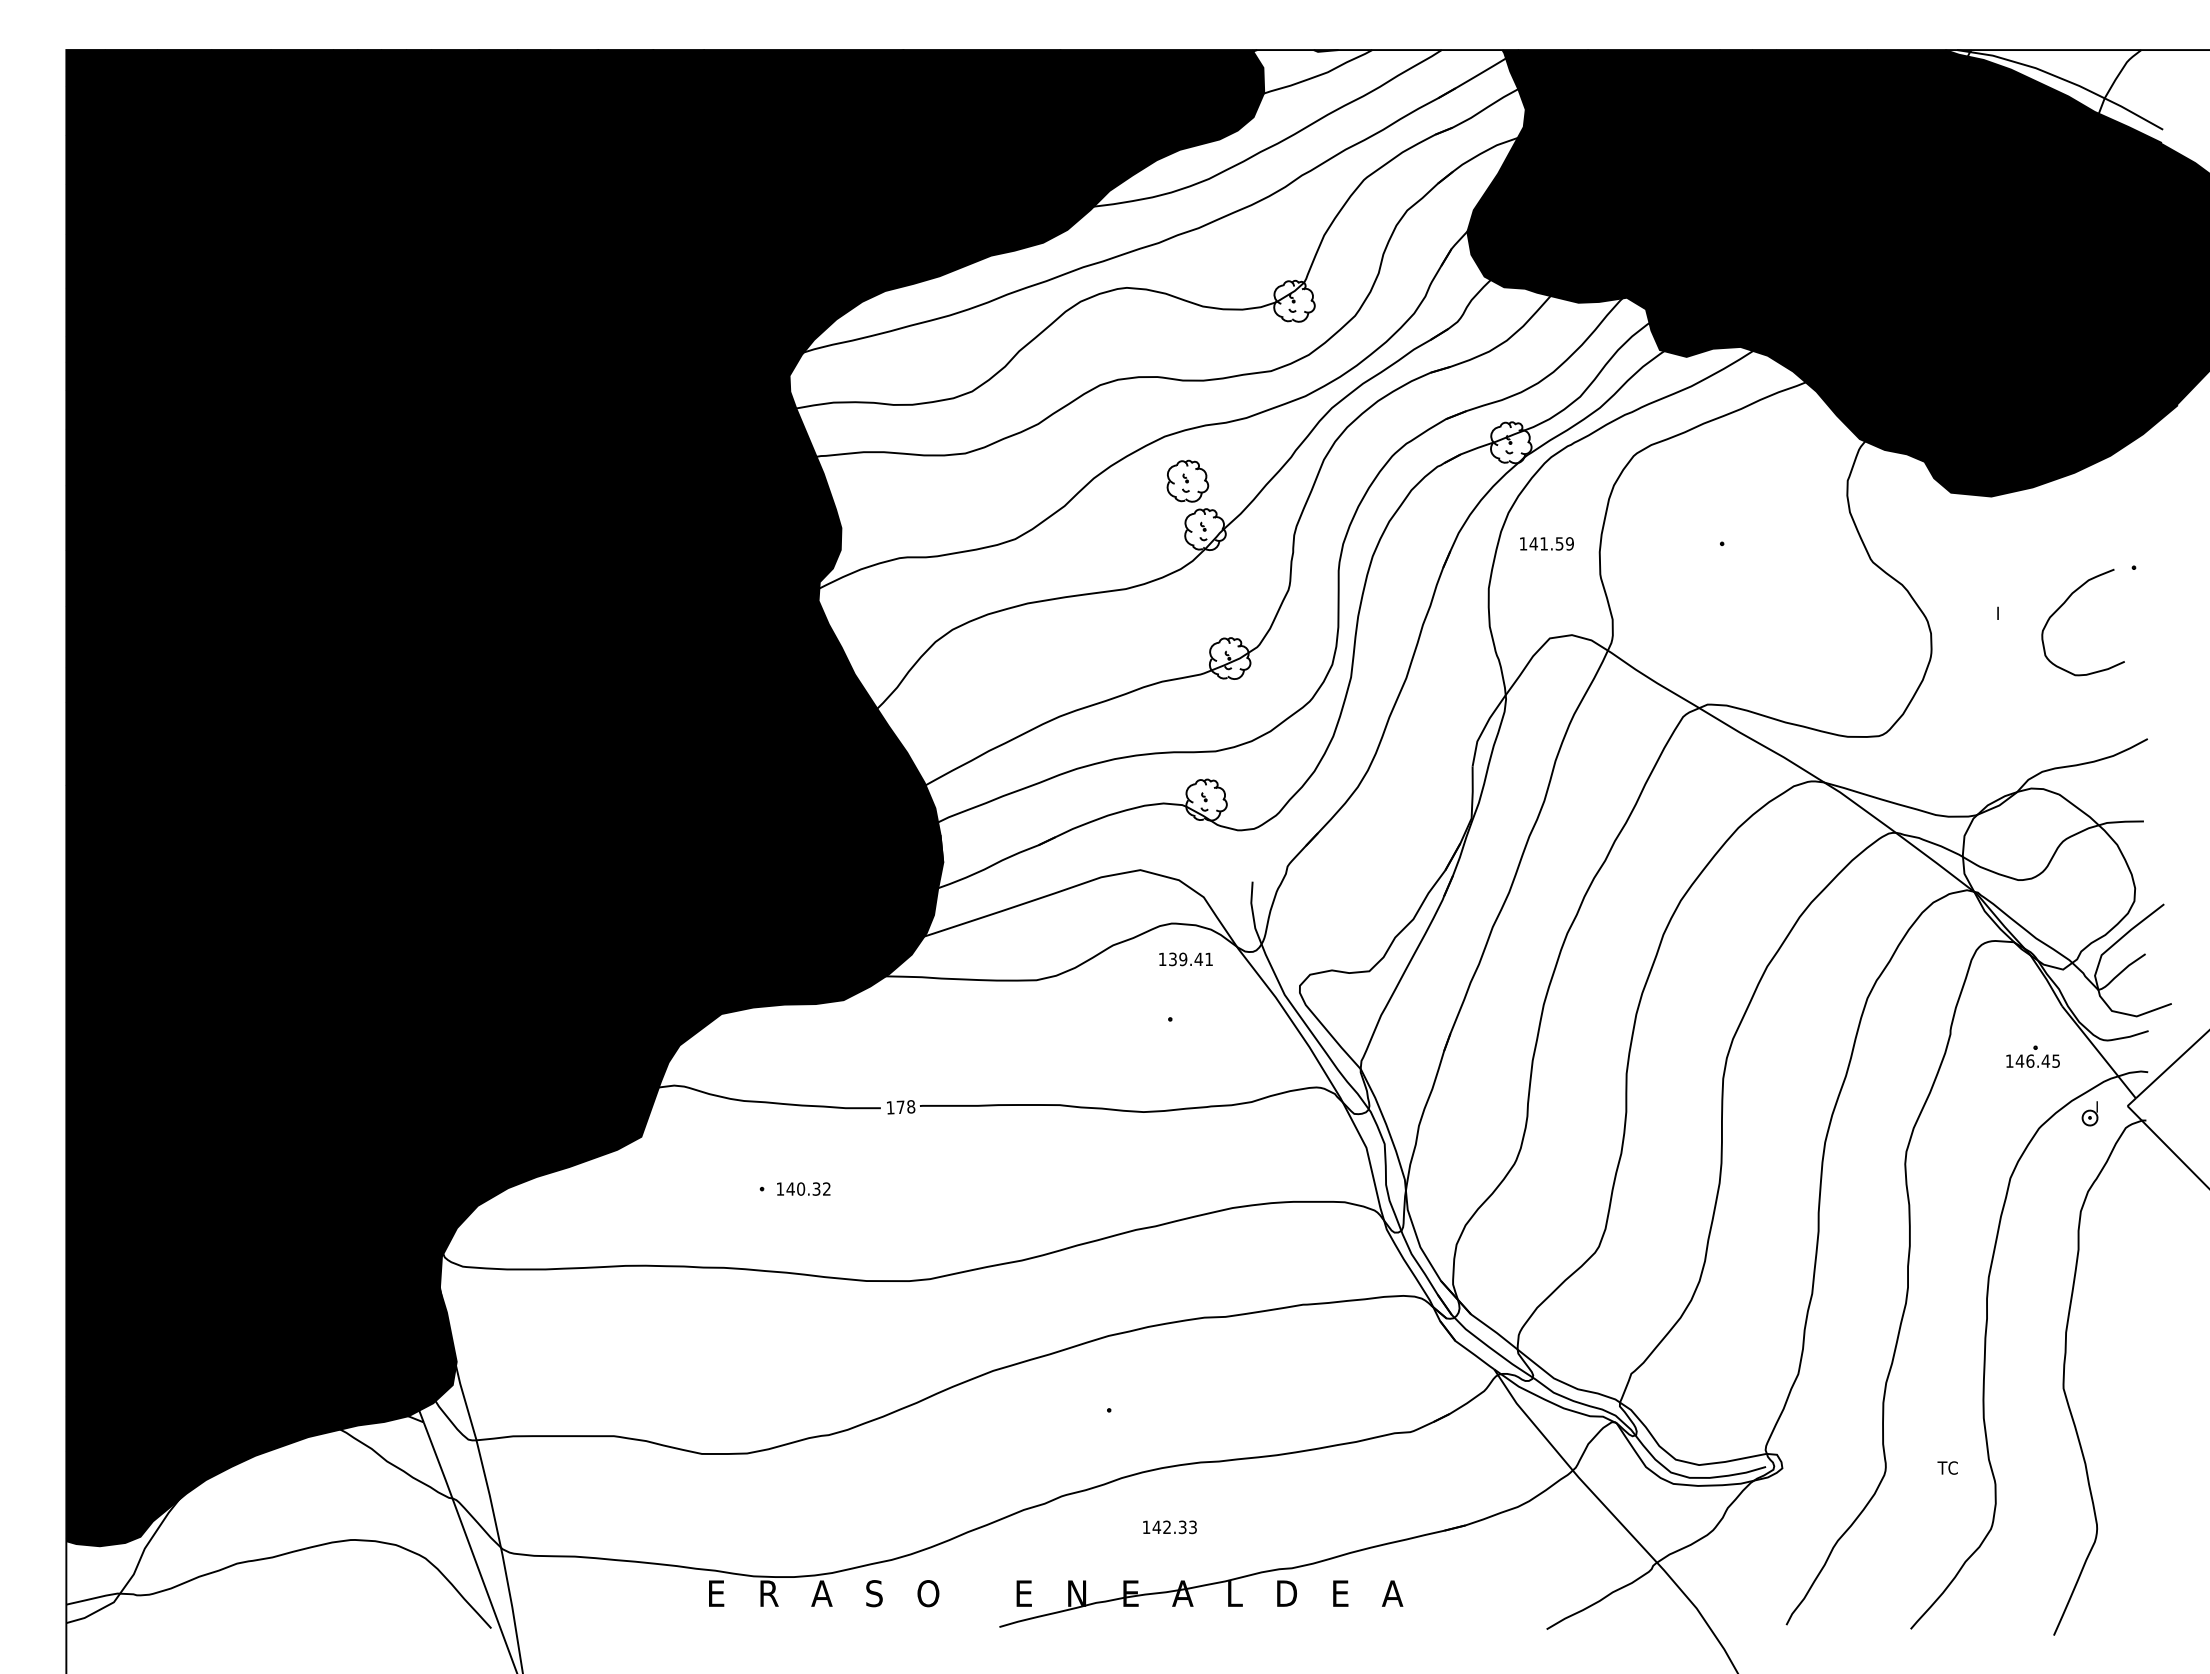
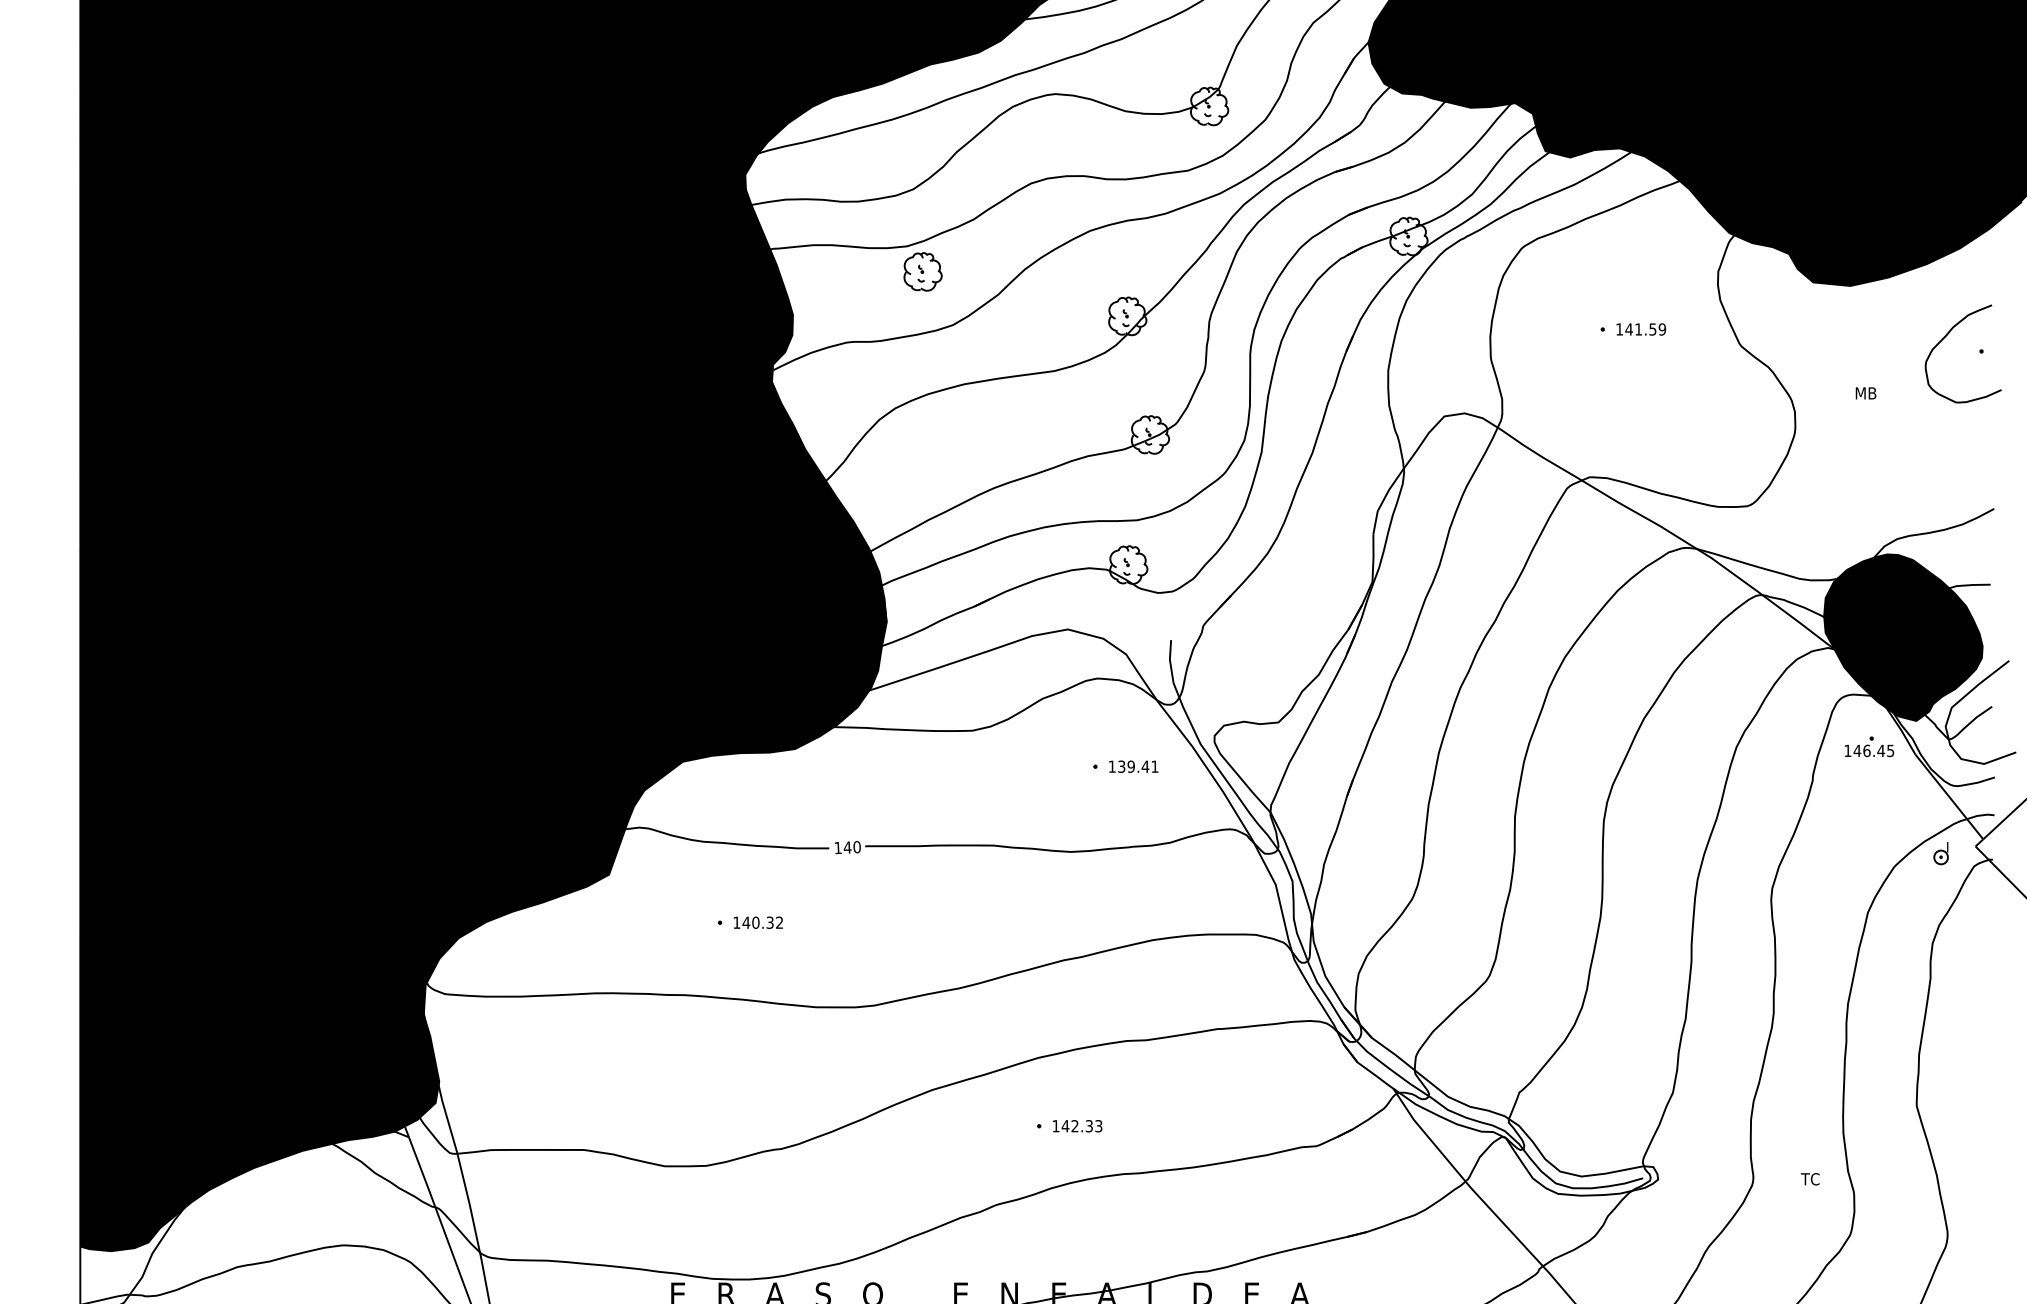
part: (1187, 480) -> (922, 271), moved
text: (1546, 543) -> (1640, 329), moved
curve: (2064, 604) -> (1946, 337), moved
text: (2008, 612) -> (1866, 392), I -> MB
fill: (2048, 878) -> (1902, 637), added
text: (1185, 959) -> (1133, 766), moved
part: (2032, 1056) -> (1868, 746), moved
text: (905, 1106) -> (851, 846), 178 -> 140
text: (1169, 1527) -> (1077, 1126), moved

